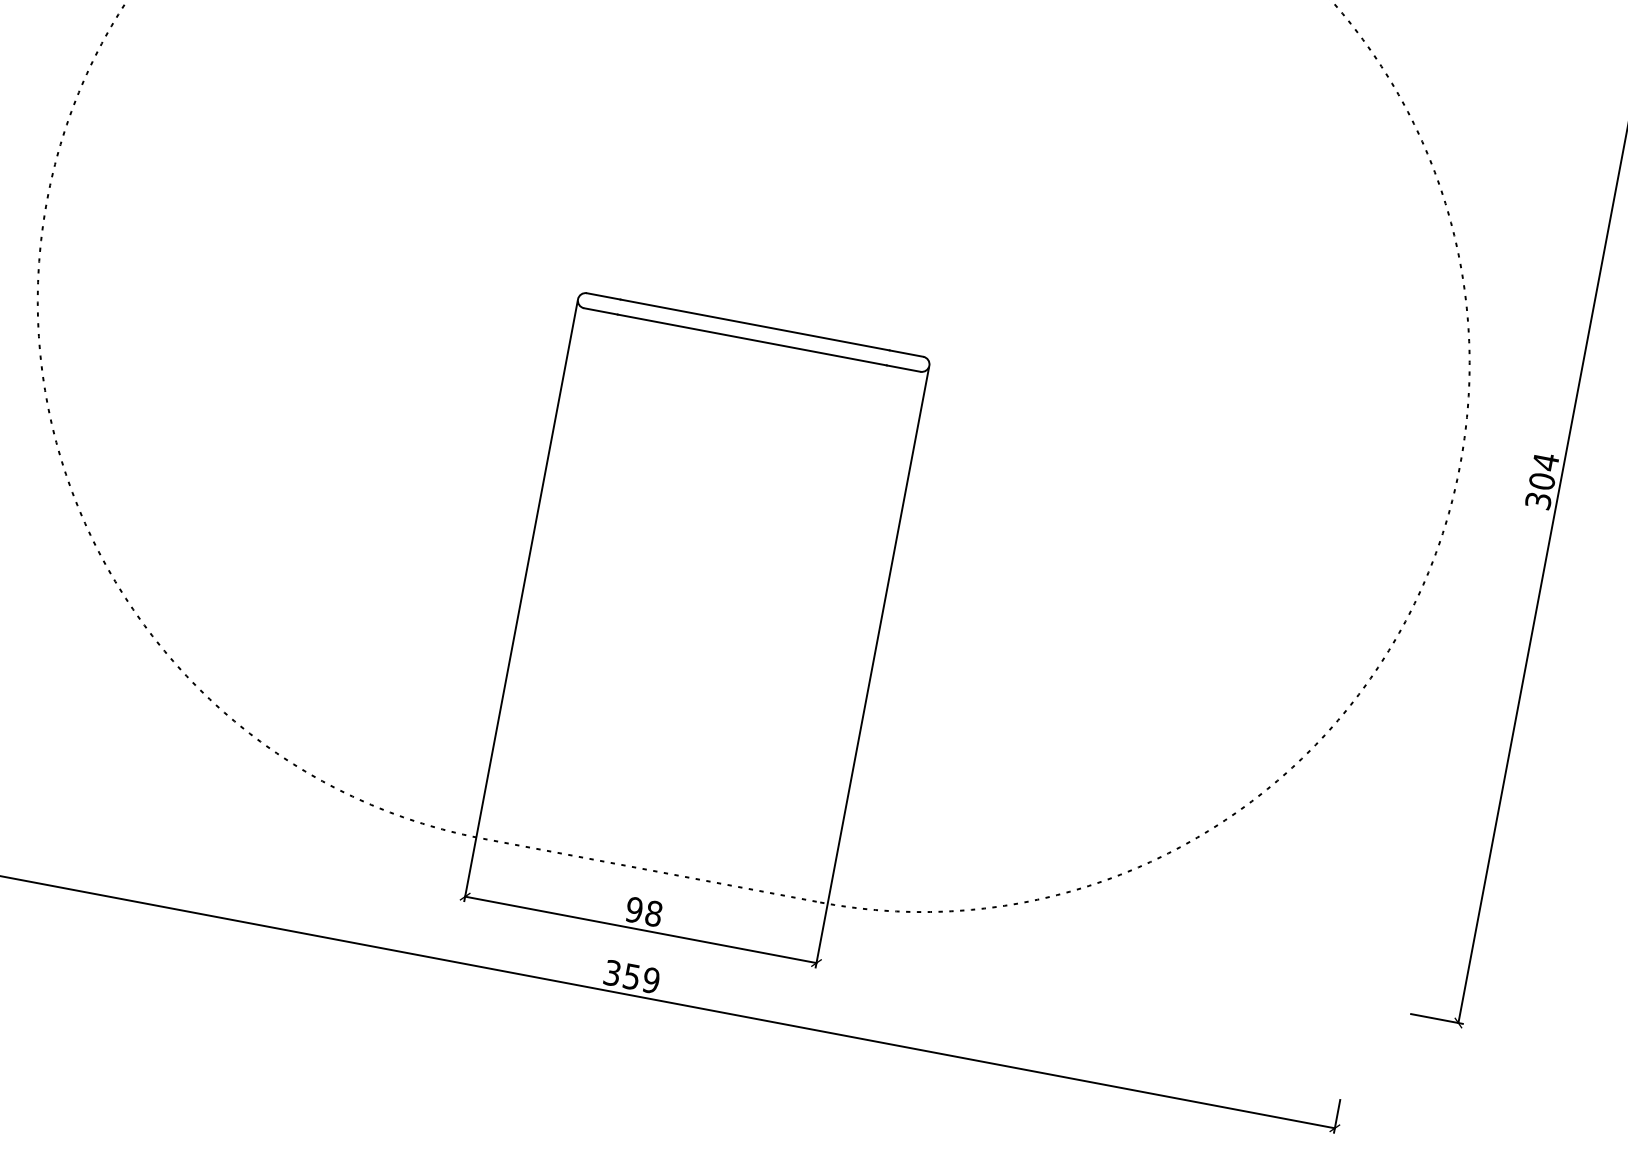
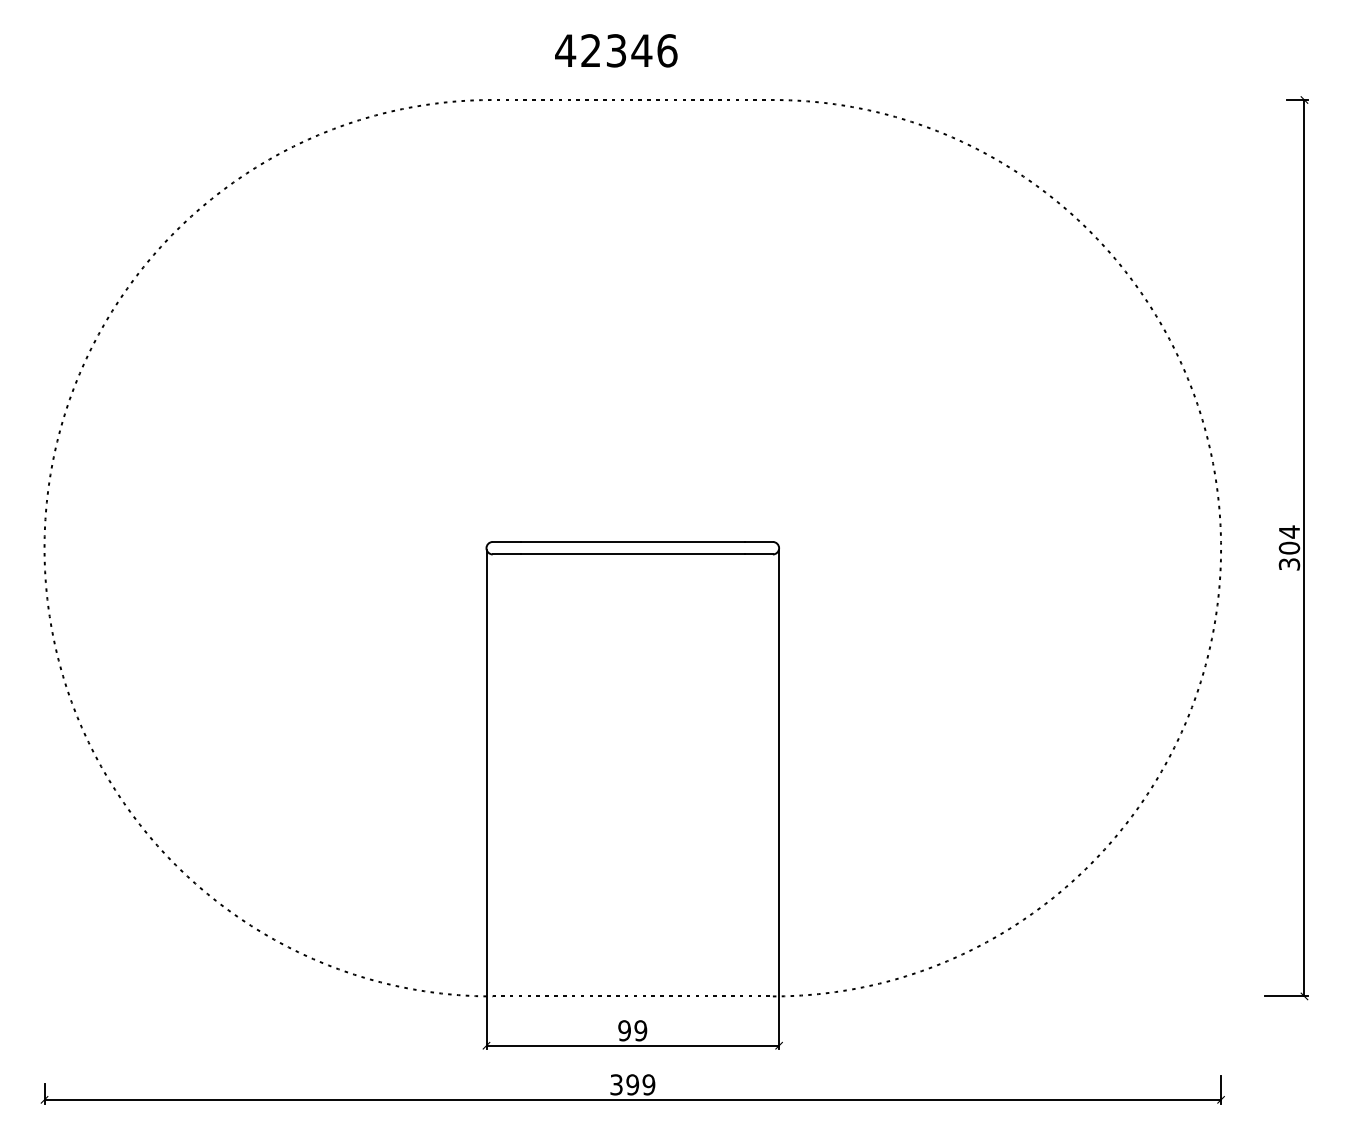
text: (653, 913) -> (640, 1030), 98 -> 99
text: (631, 976) -> (632, 1084), 359 -> 399

